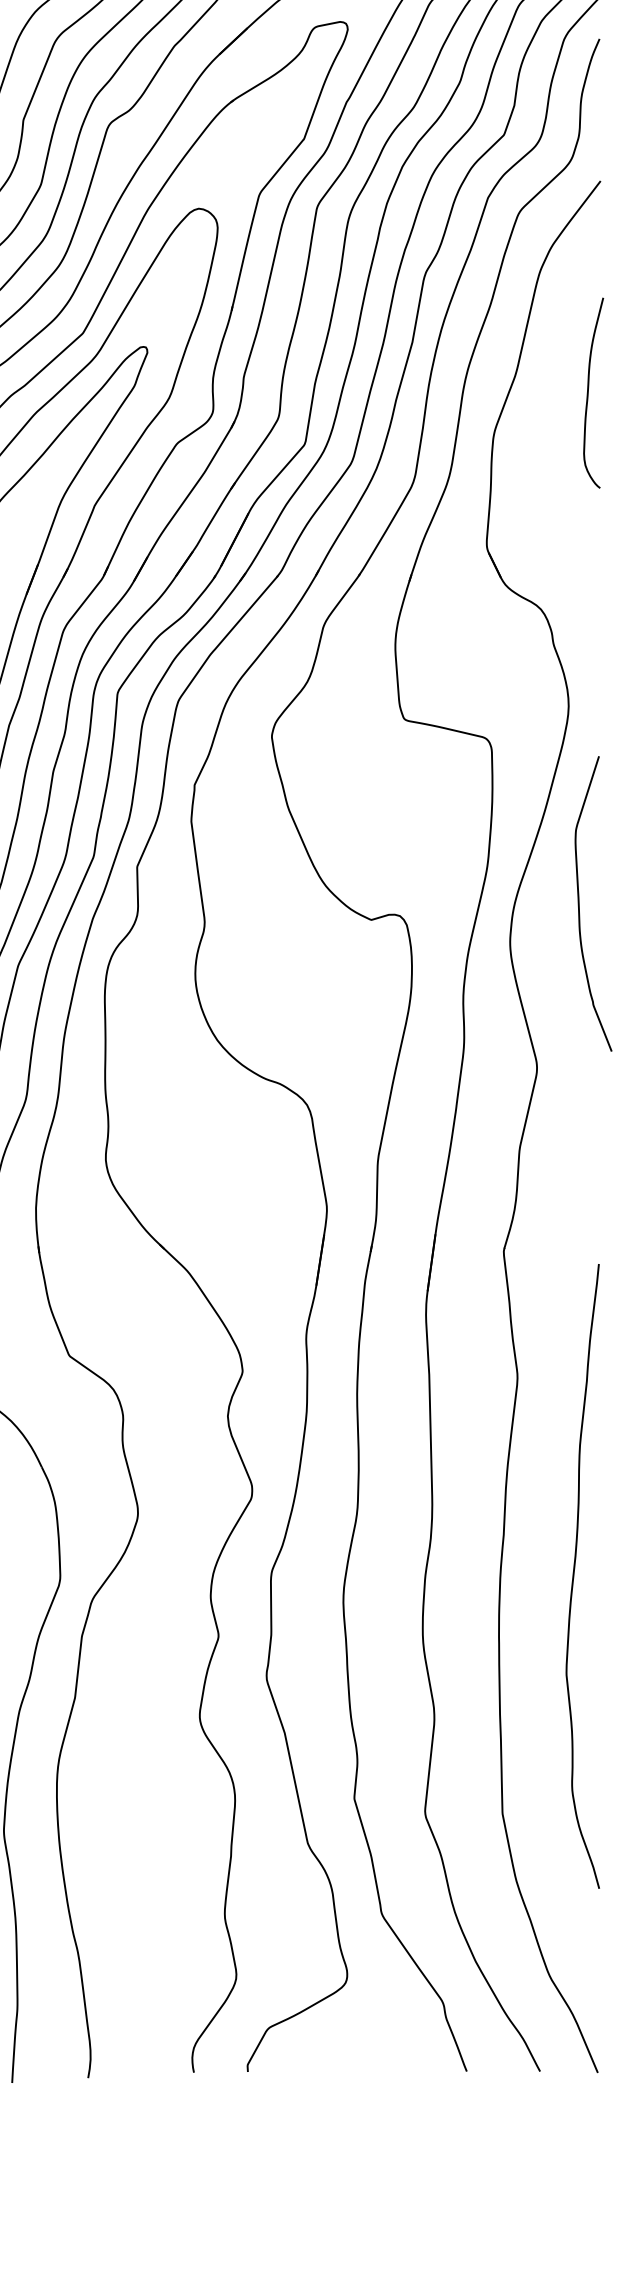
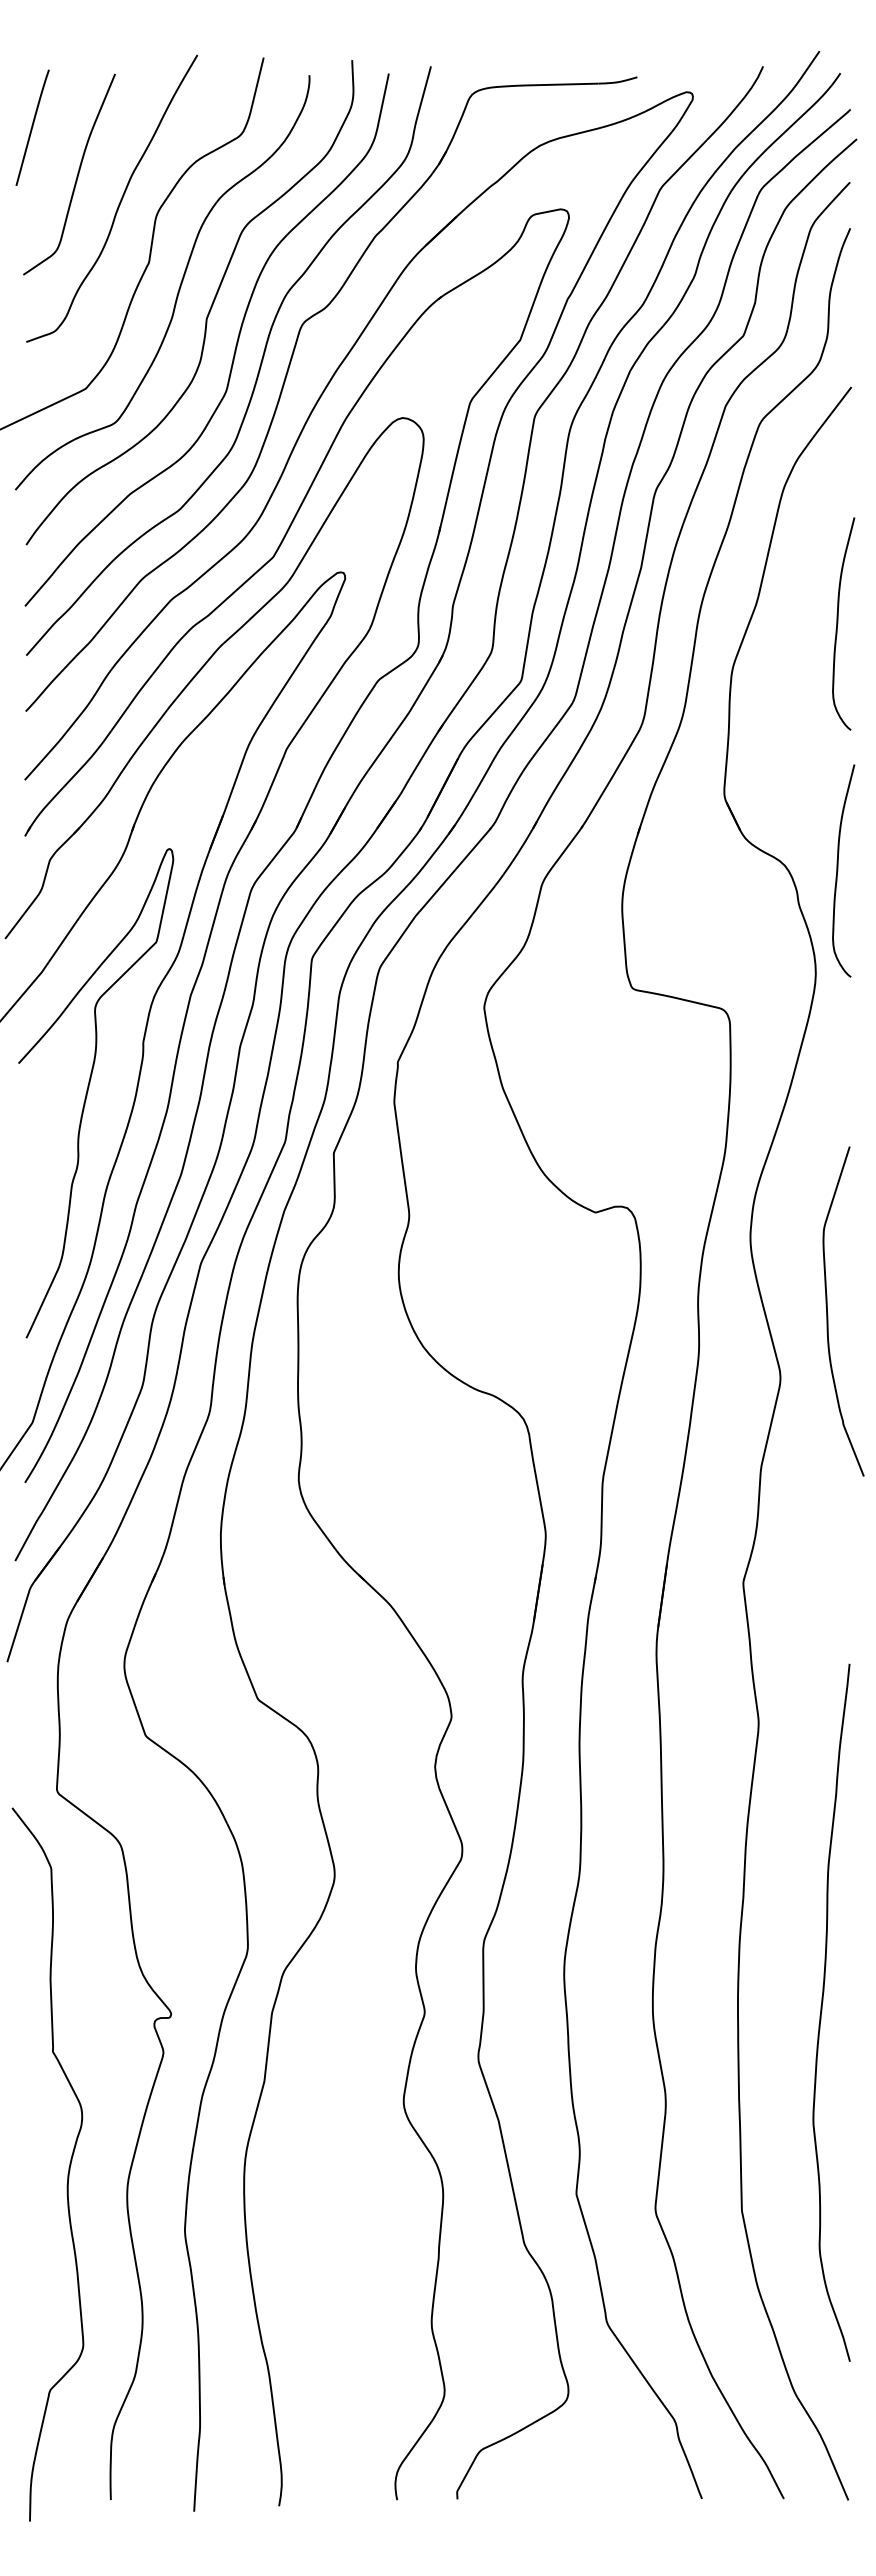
curve: (588, 613) -> (838, 870), added
curve: (580, 906) -> (828, 1314), moved
curve: (574, 1575) -> (822, 2011), moved

